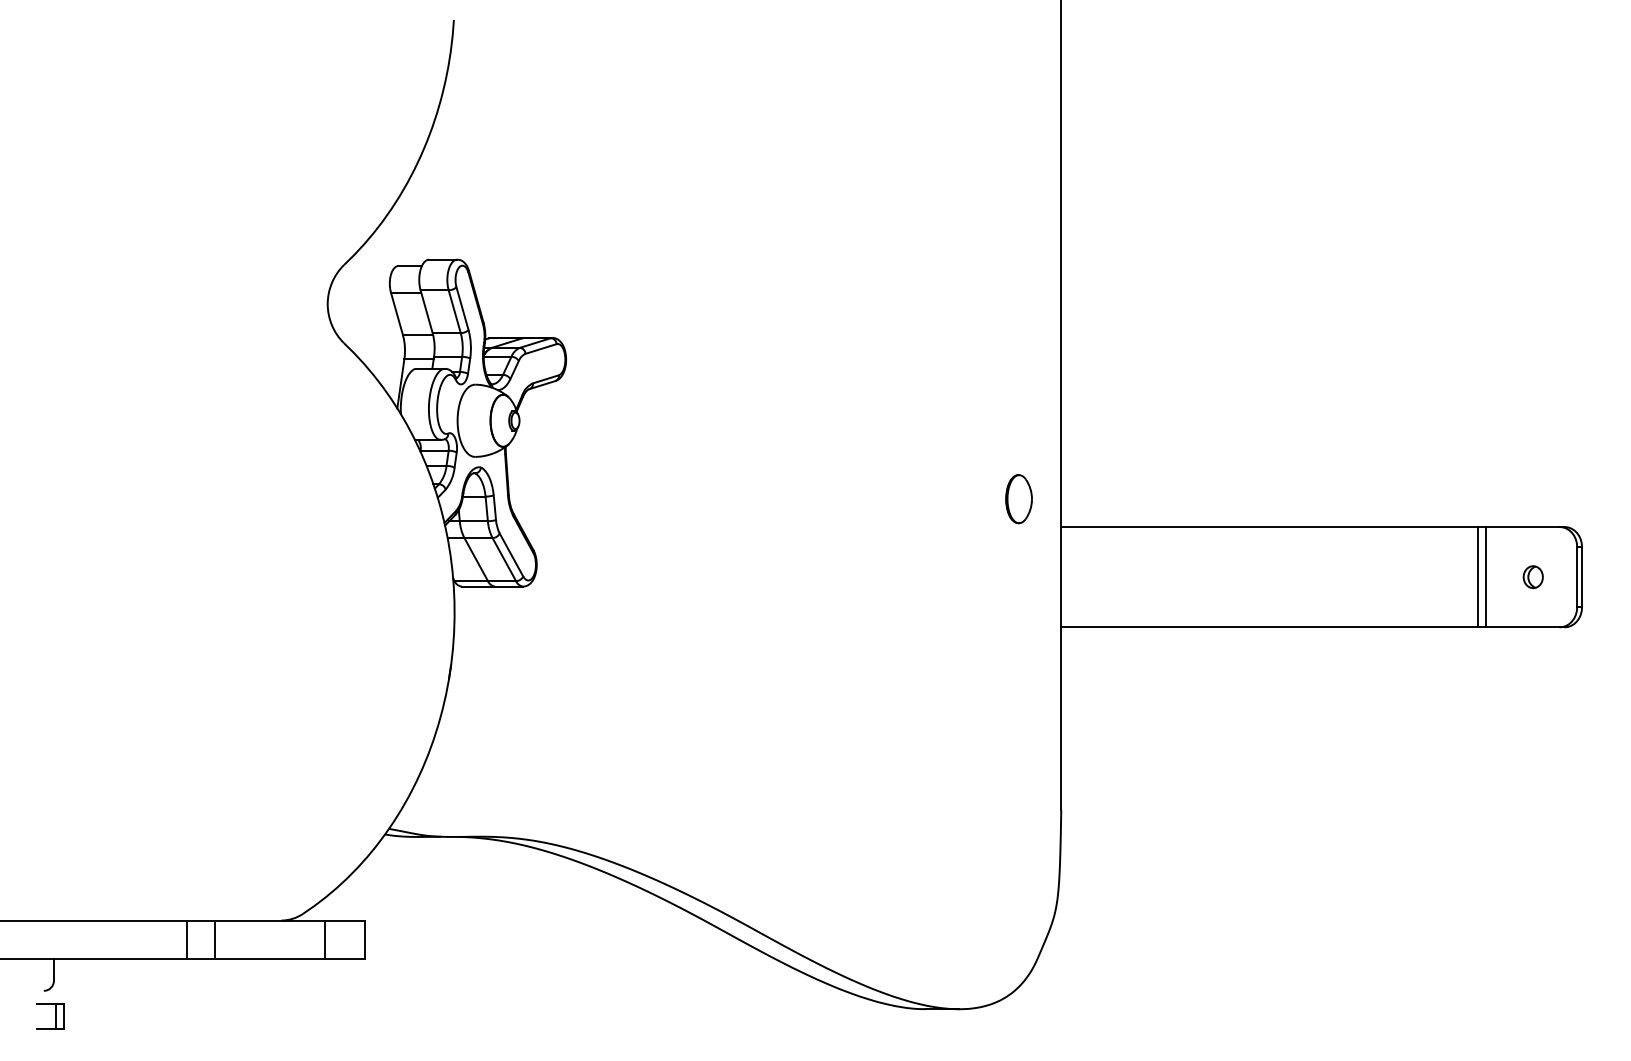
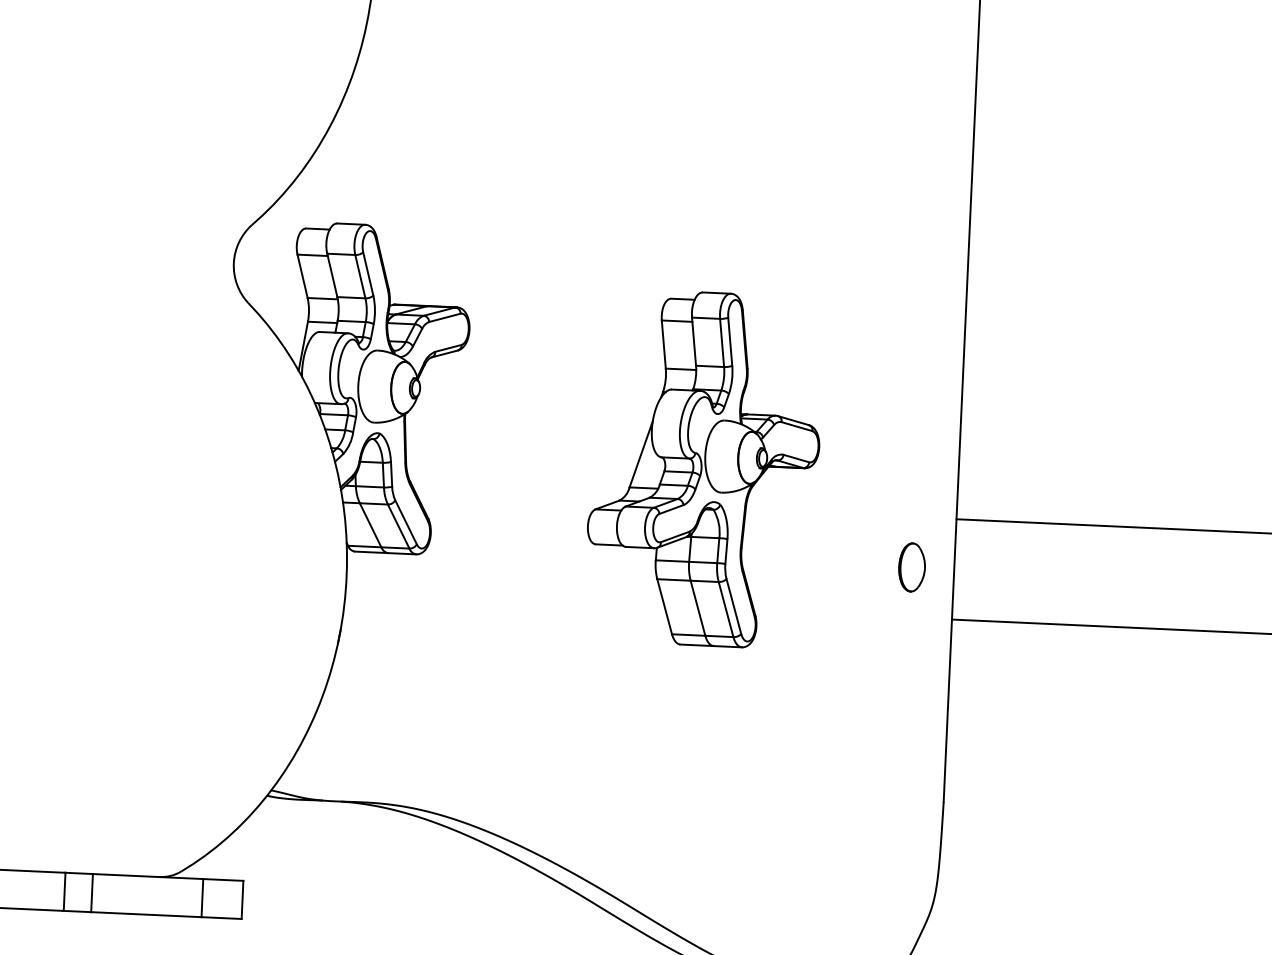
part: (806, 488) -> (703, 469), added
part: (1018, 499) -> (911, 567), moved

